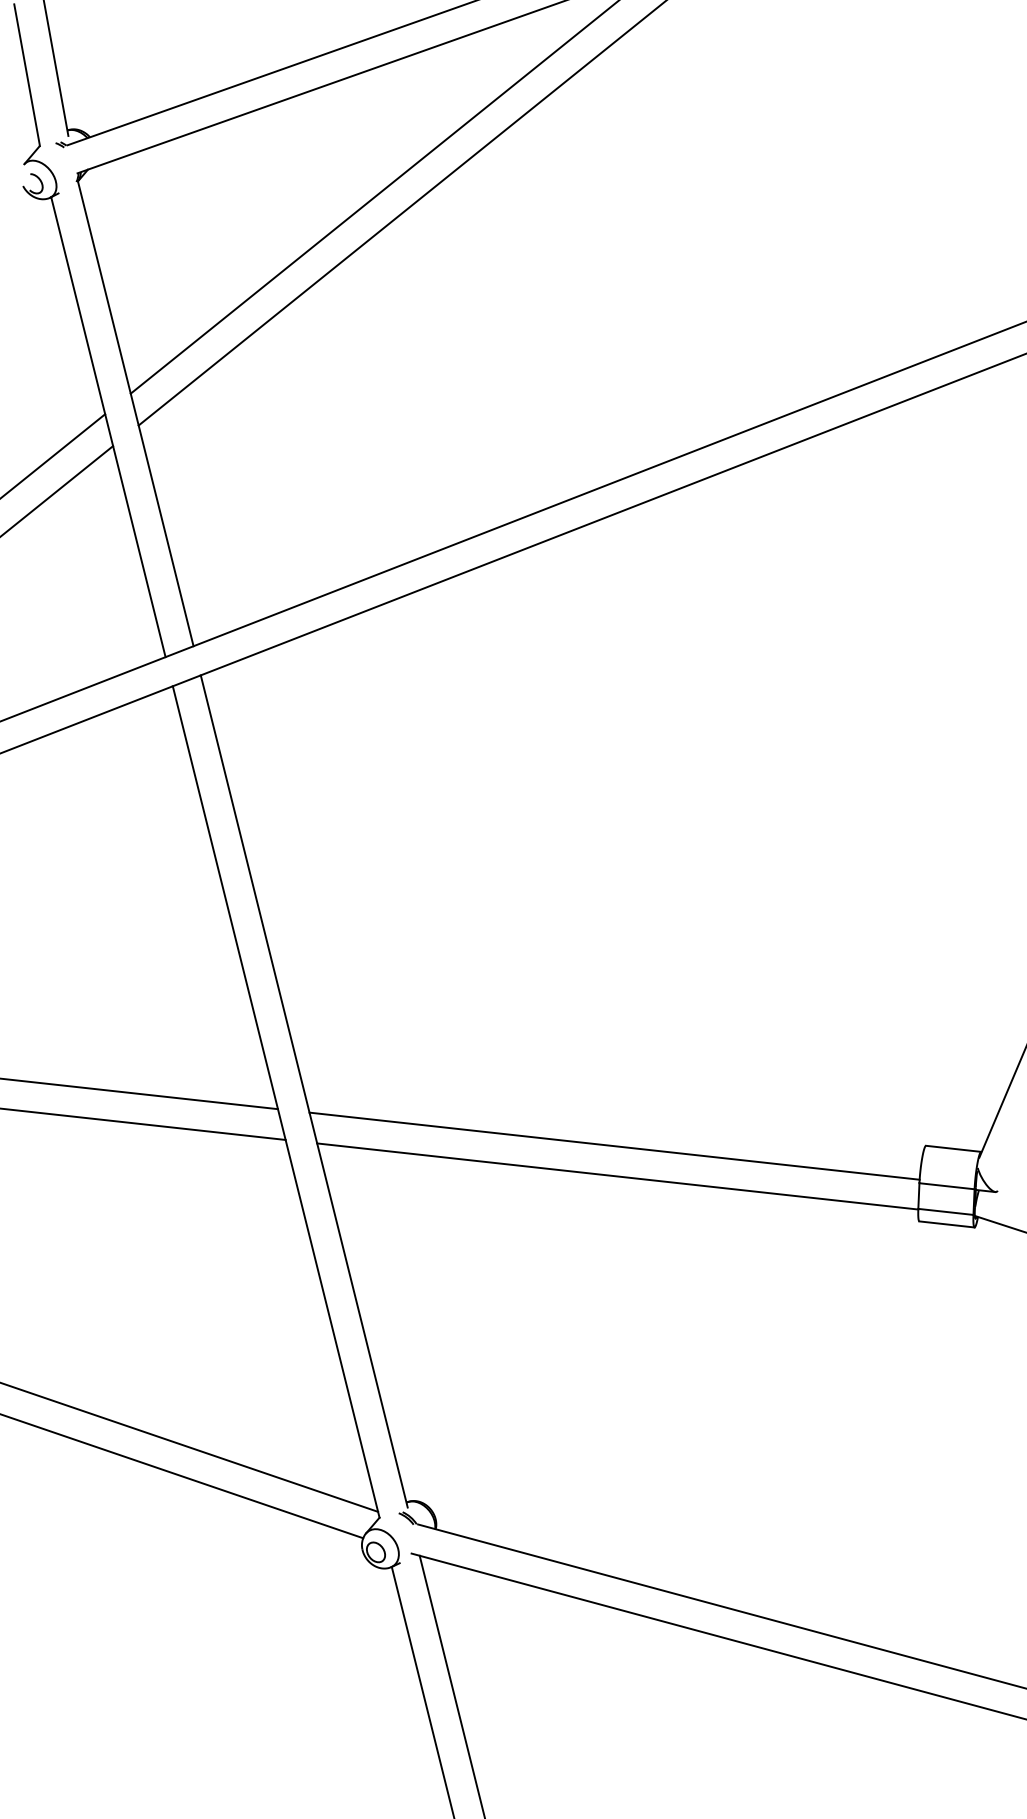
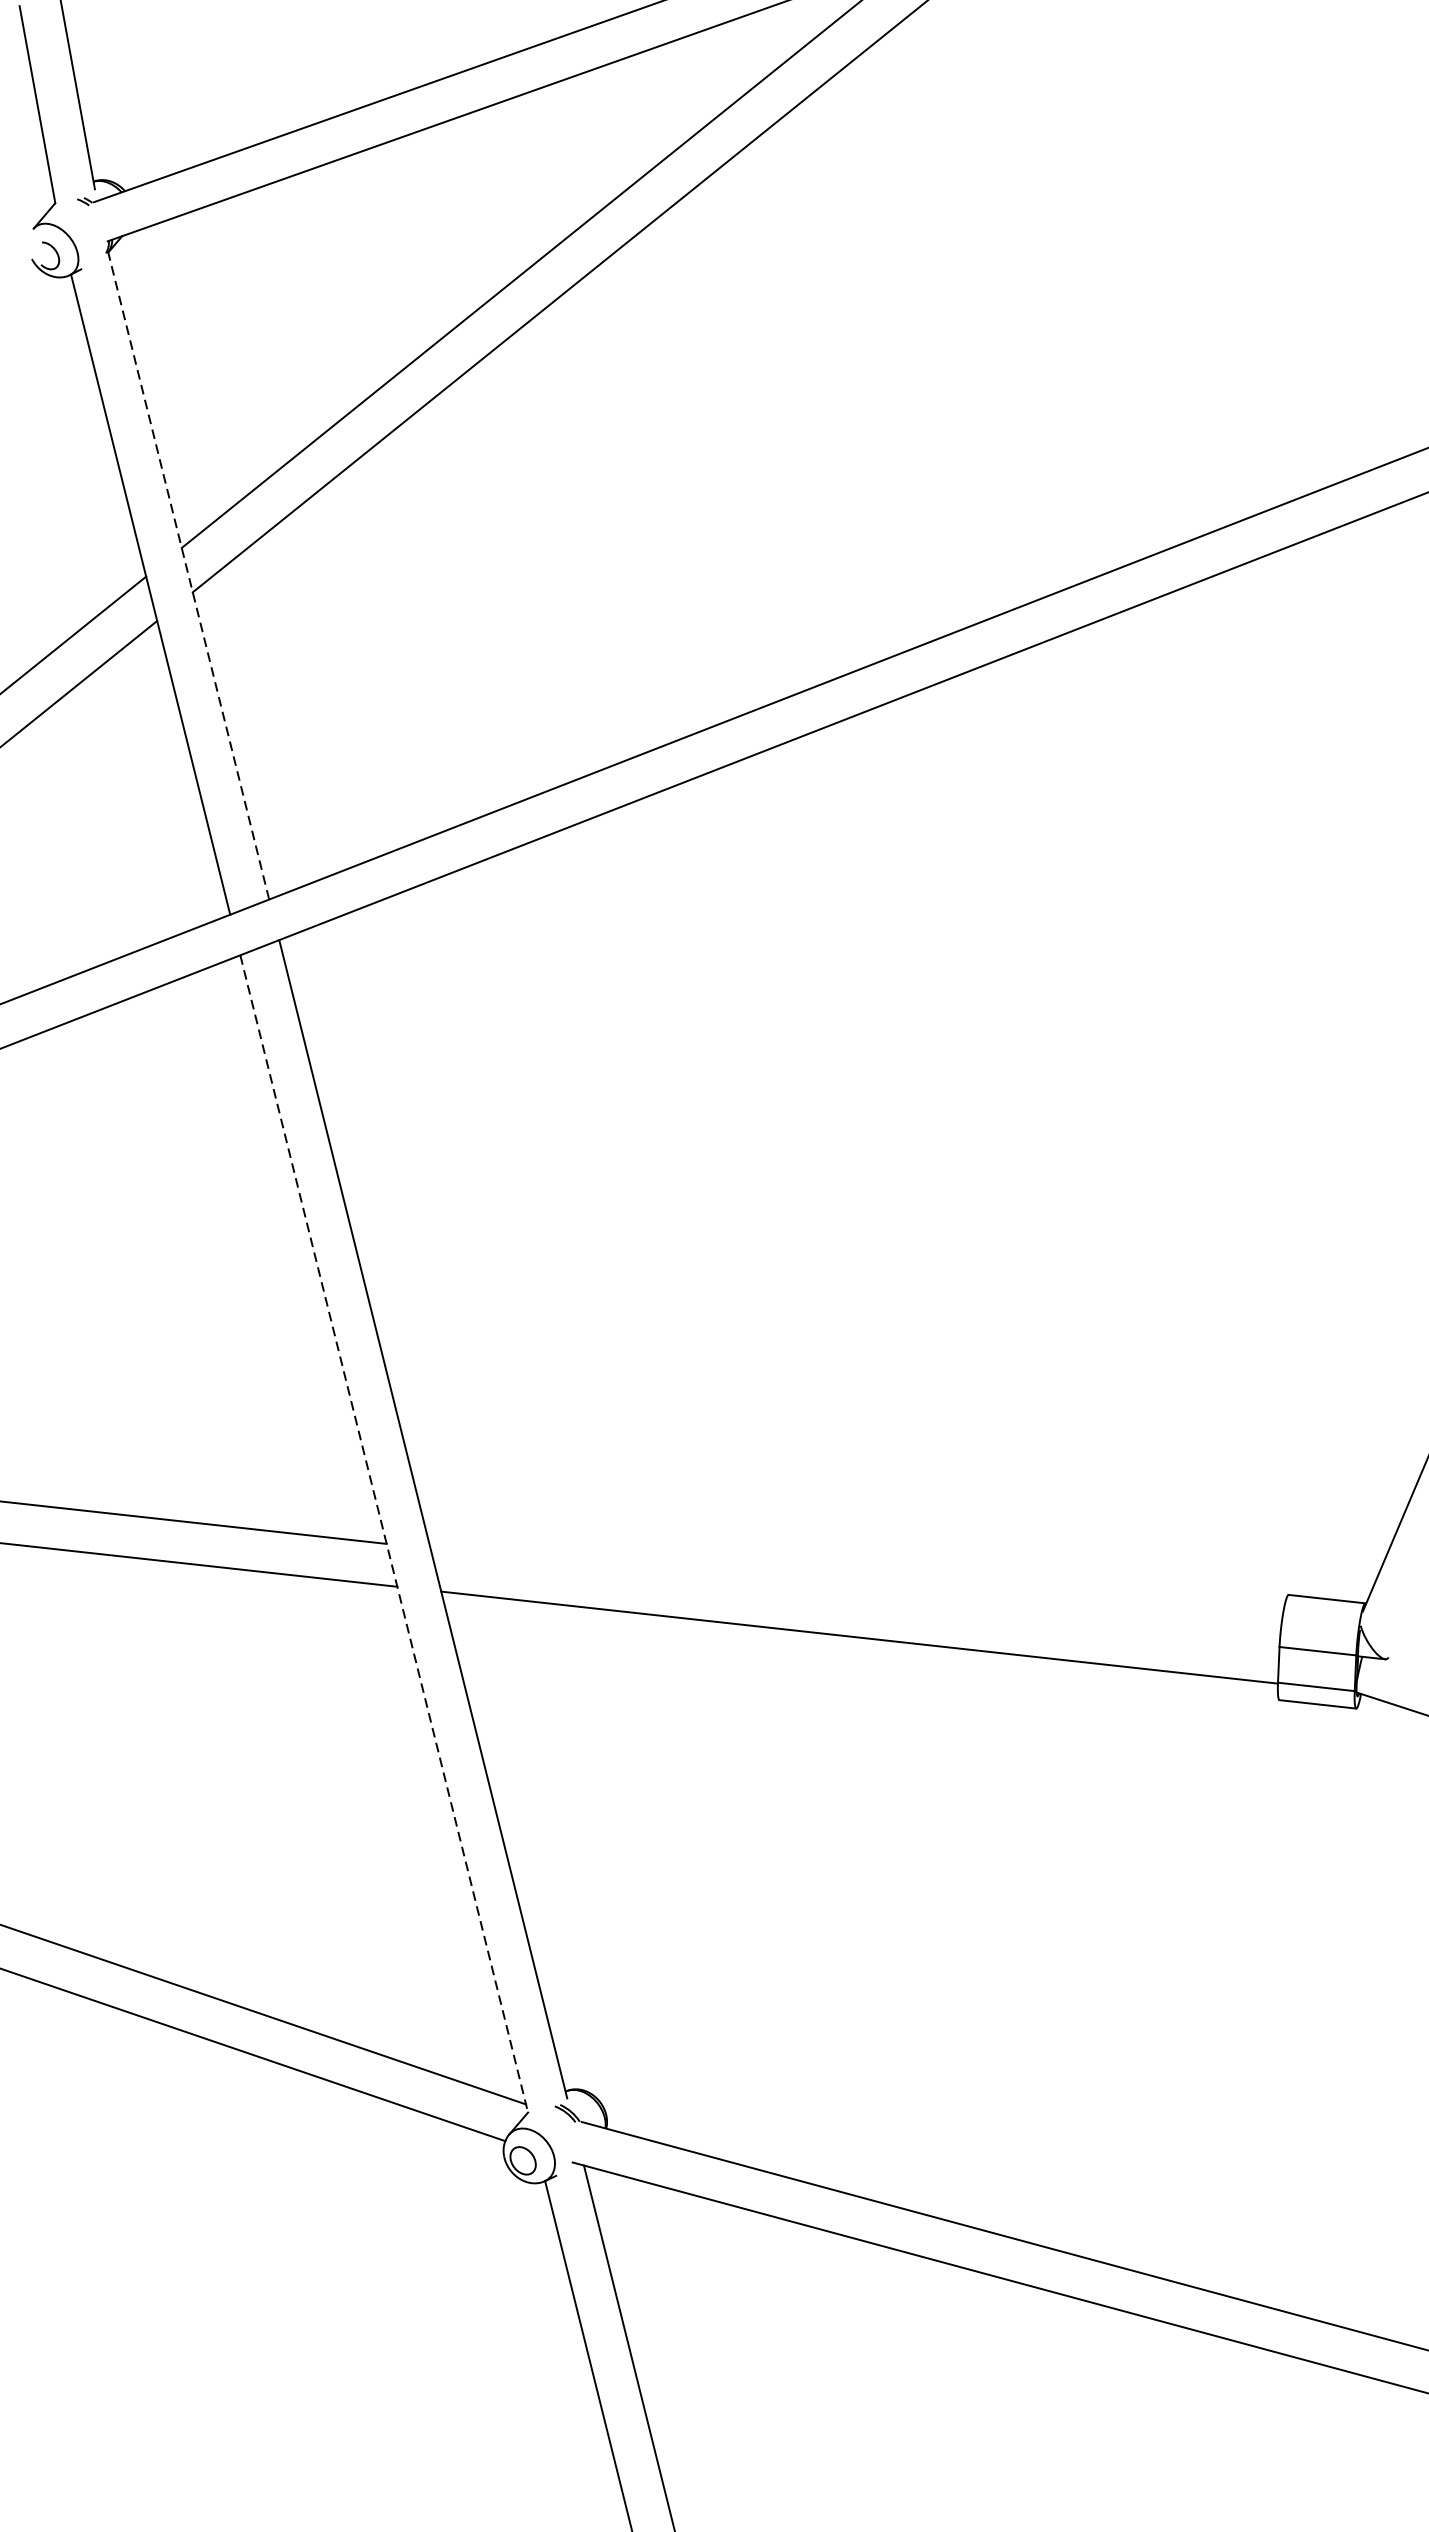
line: (135, 413) -> (188, 575), solid -> dashed
line: (276, 1102) -> (384, 1534), solid -> dashed
line: (614, 1145) -> (855, 1594), removed

